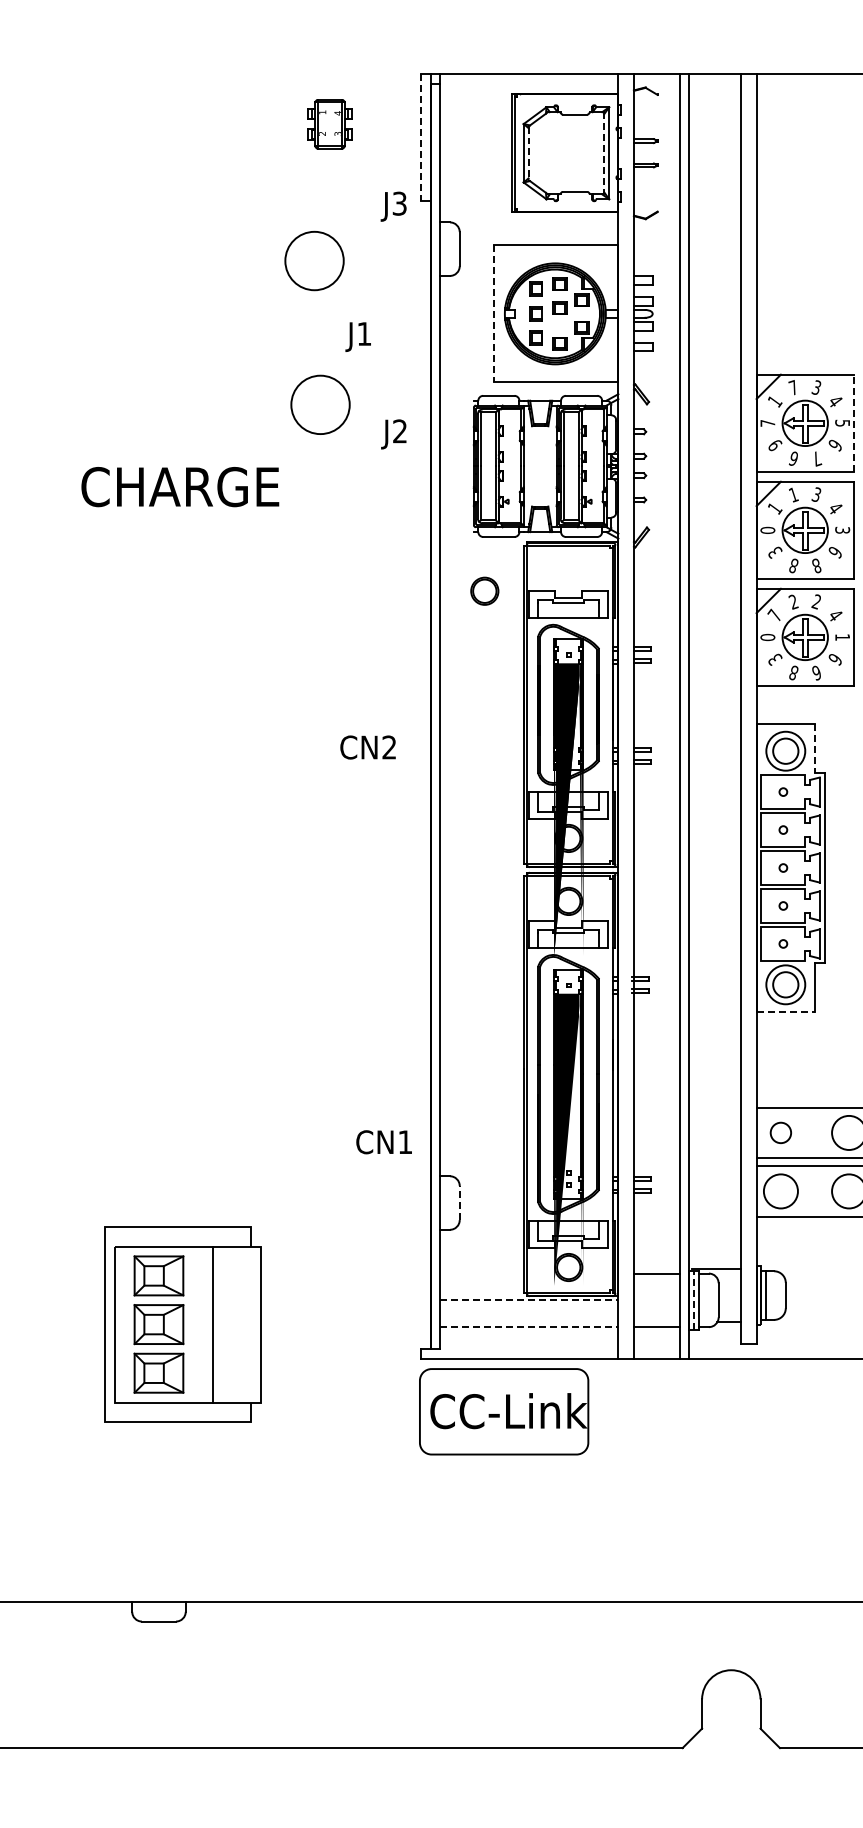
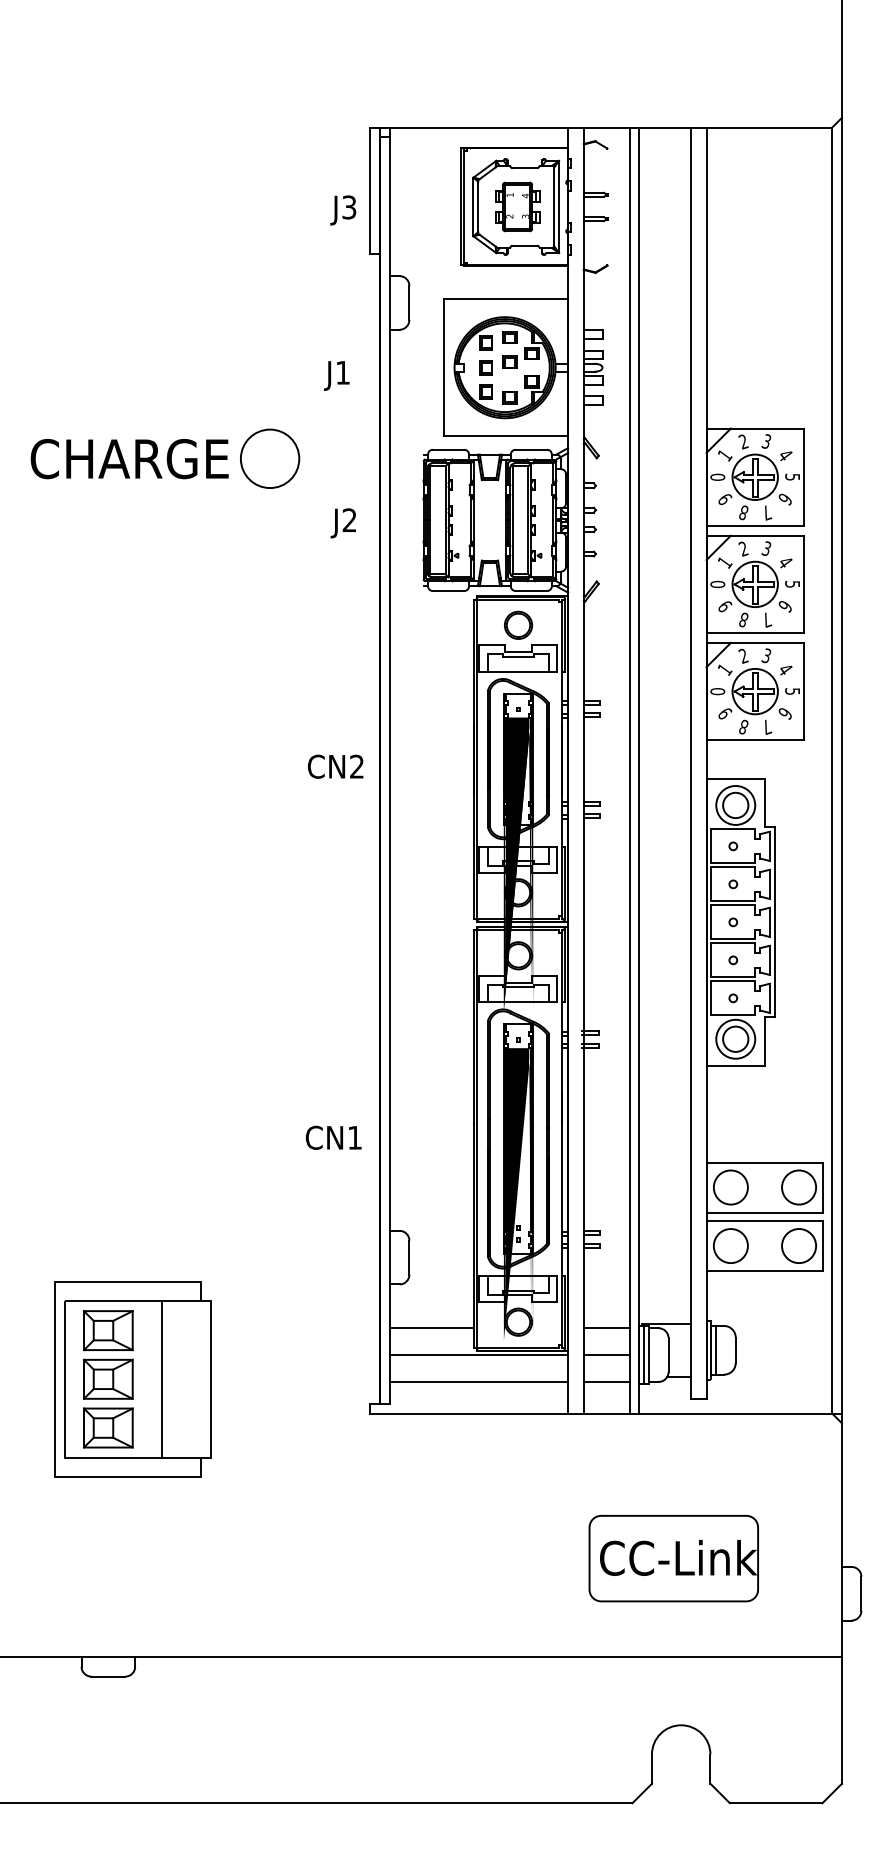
part: (329, 123) -> (517, 206), moved
line: (420, 137) -> (370, 191), dashed -> solid
line: (528, 152) -> (478, 206), dashed -> solid
line: (604, 153) -> (554, 207), dashed -> solid
text: (393, 206) -> (343, 210), moved
circle: (314, 260) -> (264, 314), removed
line: (493, 313) -> (443, 367), dashed -> solid
text: (357, 336) -> (336, 375), moved
text: (793, 387) -> (743, 441), 7 -> 2
text: (767, 422) -> (717, 476), 7 -> 0
line: (853, 423) -> (803, 477), dashed -> solid
text: (392, 434) -> (342, 523), moved
text: (793, 459) -> (743, 513), 6 -> 8
text: (180, 487) -> (129, 459), moved
text: (793, 494) -> (743, 548), 1 -> 2
text: (843, 530) -> (793, 584), 3 -> 5
text: (775, 552) -> (725, 606), 3 -> 9
text: (817, 565) -> (767, 619), 8 -> 7
part: (484, 590) -> (518, 624), moved
text: (816, 601) -> (766, 655), 2 -> 3
text: (774, 614) -> (724, 668), 7 -> 1
text: (842, 637) -> (792, 691), 1 -> 5
text: (775, 660) -> (725, 714), 3 -> 9
text: (817, 672) -> (767, 726), 6 -> 7
text: (367, 747) -> (335, 766), moved
line: (814, 749) -> (764, 803), dashed -> solid
line: (786, 1012) -> (736, 1066), dashed -> solid
circle: (780, 1132) -> (730, 1187), size x1.67
text: (383, 1141) -> (333, 1137), moved
line: (459, 1202) -> (409, 1257), dashed -> solid
line: (481, 1273) -> (431, 1328), added
line: (694, 1299) -> (644, 1354), dashed -> solid
line: (529, 1300) -> (479, 1355), dashed -> solid
line: (656, 1300) -> (606, 1355), added
line: (529, 1326) -> (479, 1381), dashed -> solid
part: (503, 1411) -> (673, 1558), moved

